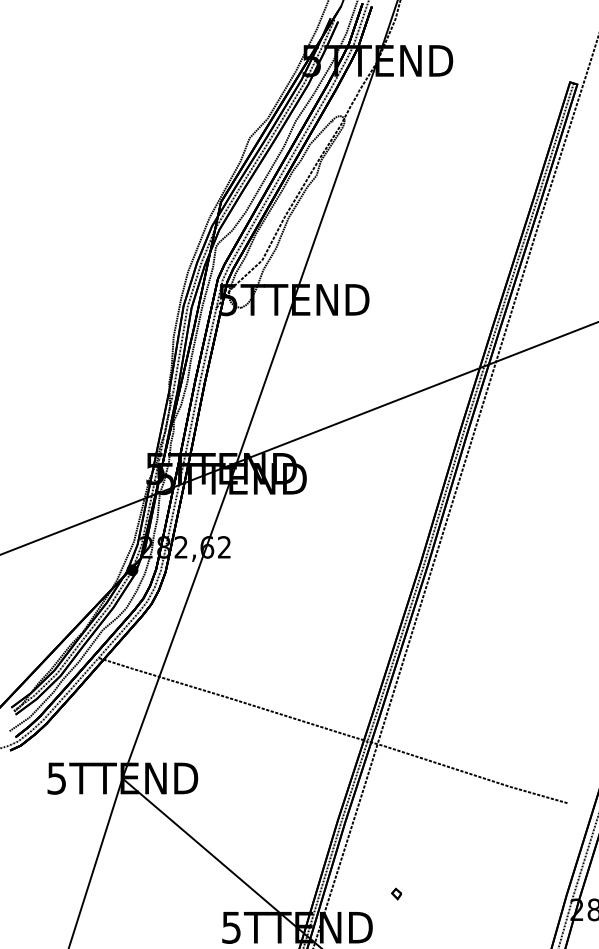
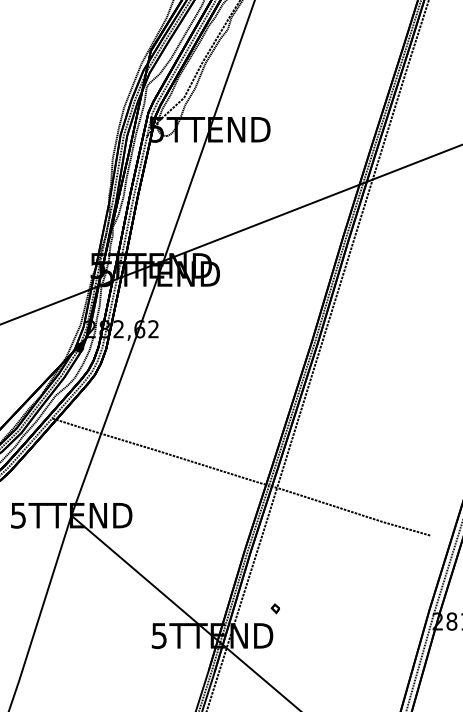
part: (396, 893) -> (275, 608), moved

